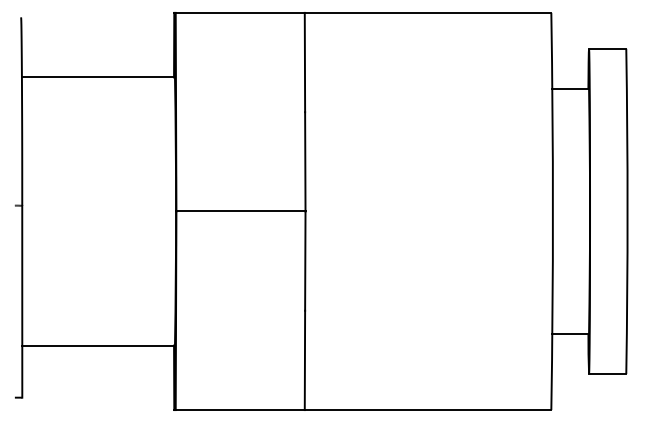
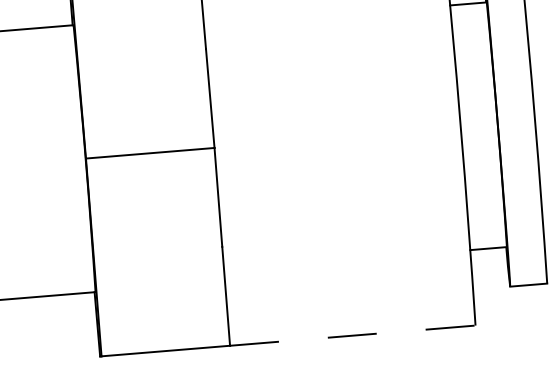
line: (428, 410) -> (353, 336), solid -> dashed

